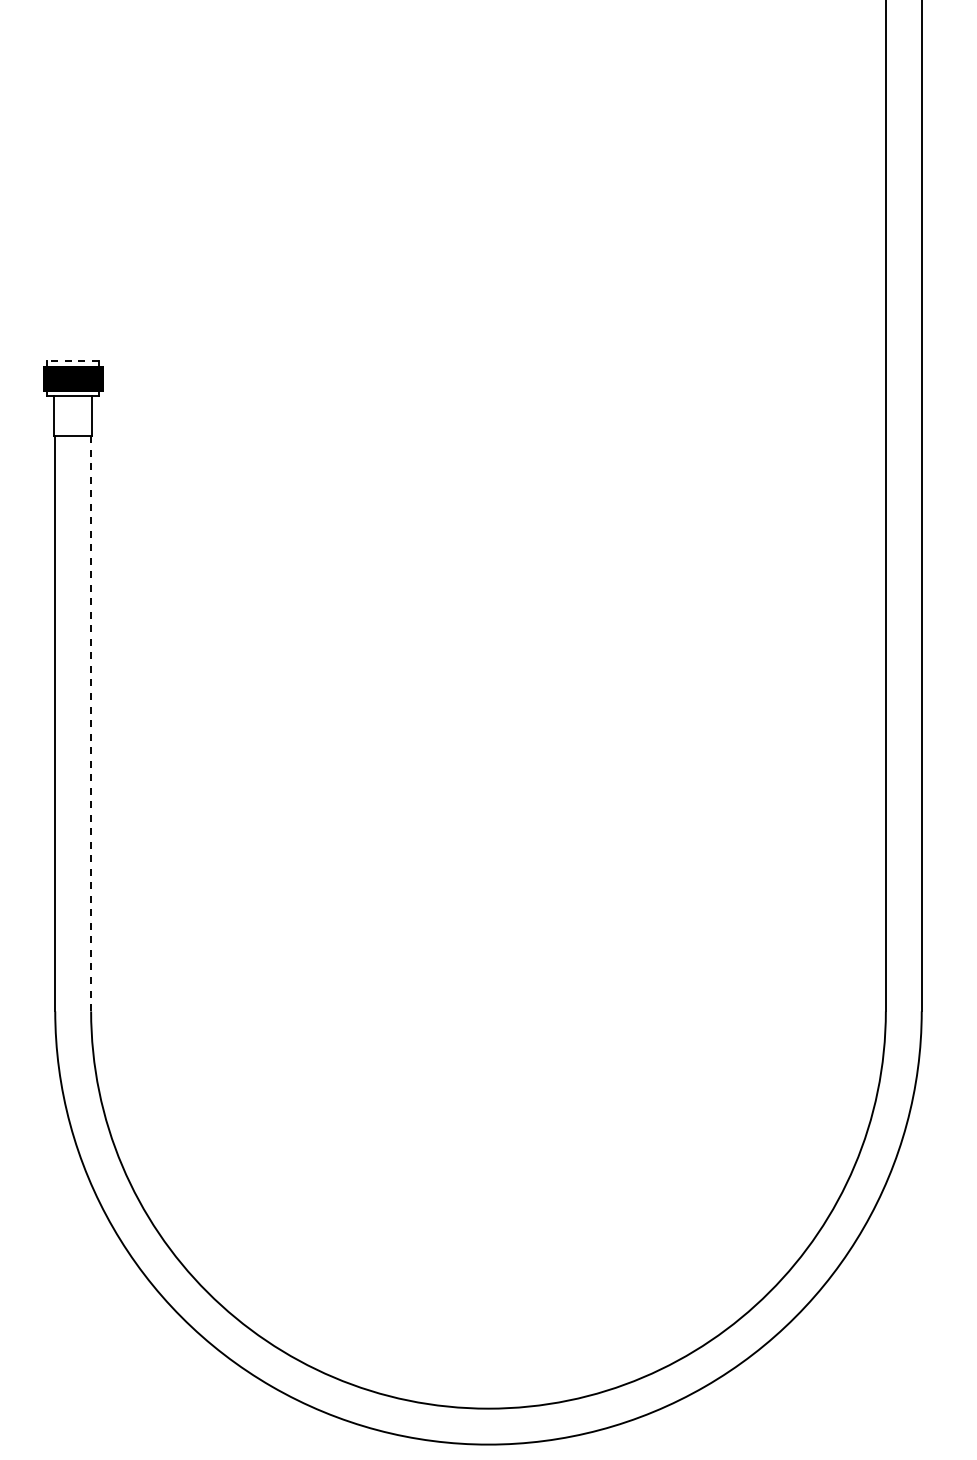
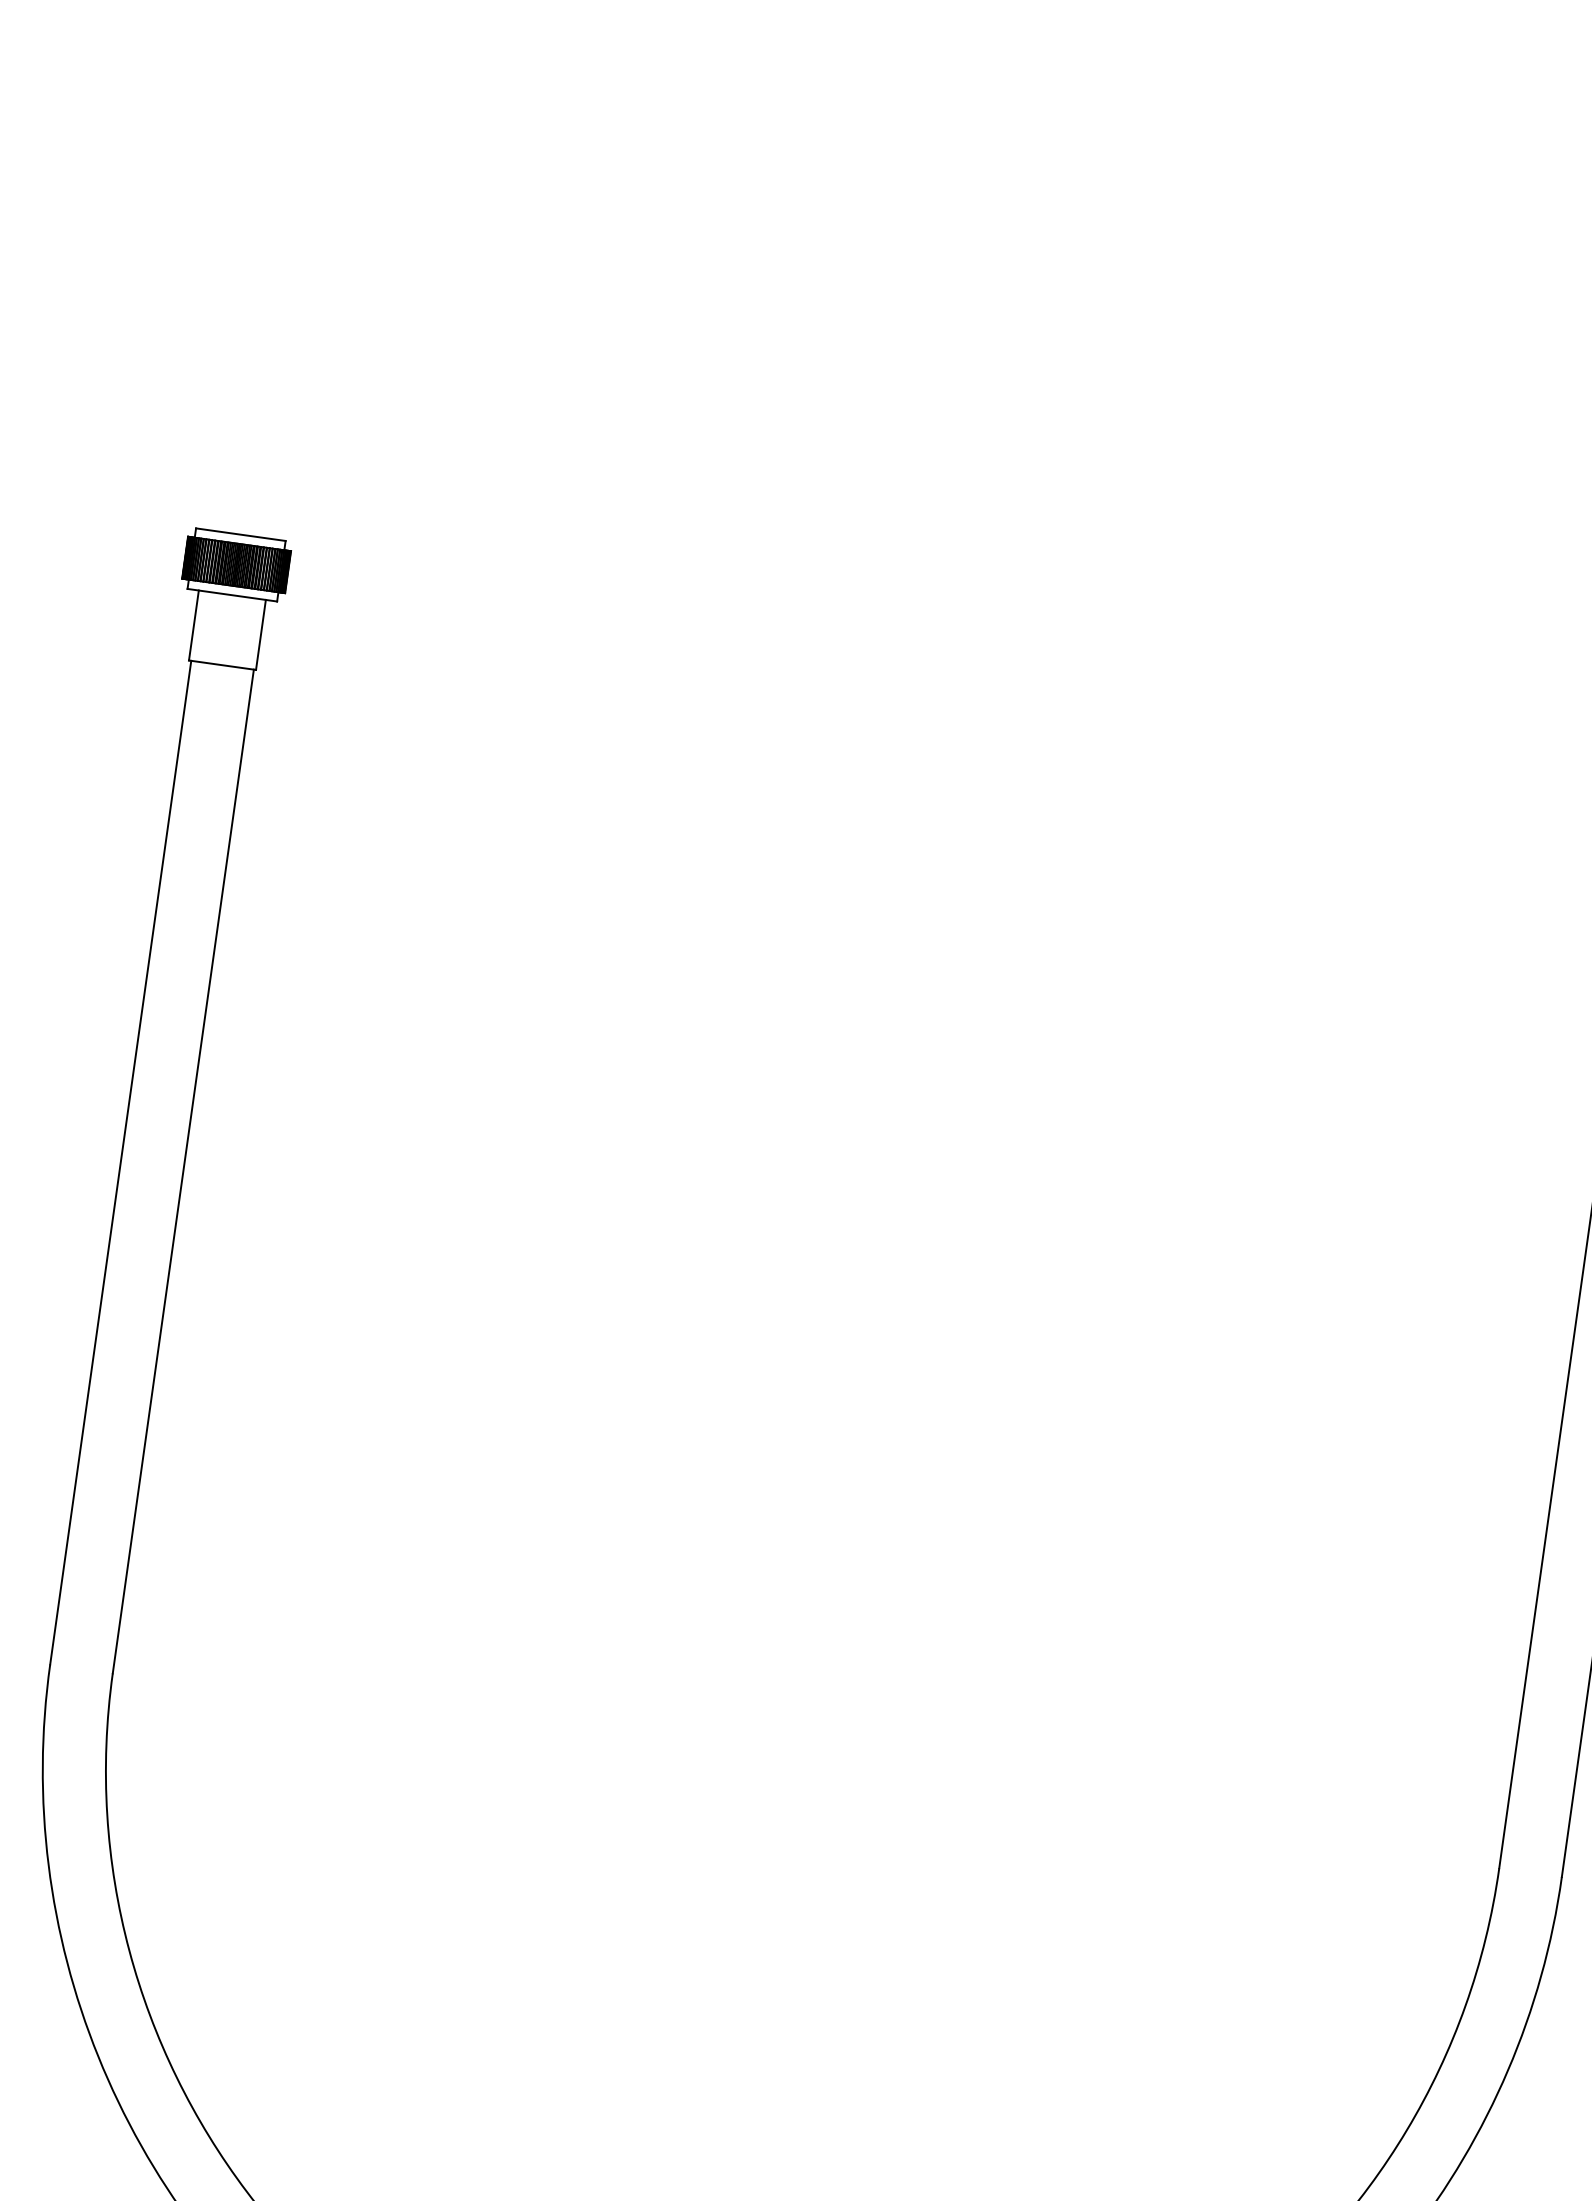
line: (73, 361) -> (241, 535), dashed -> solid
line: (91, 723) -> (184, 1171), dashed -> solid

